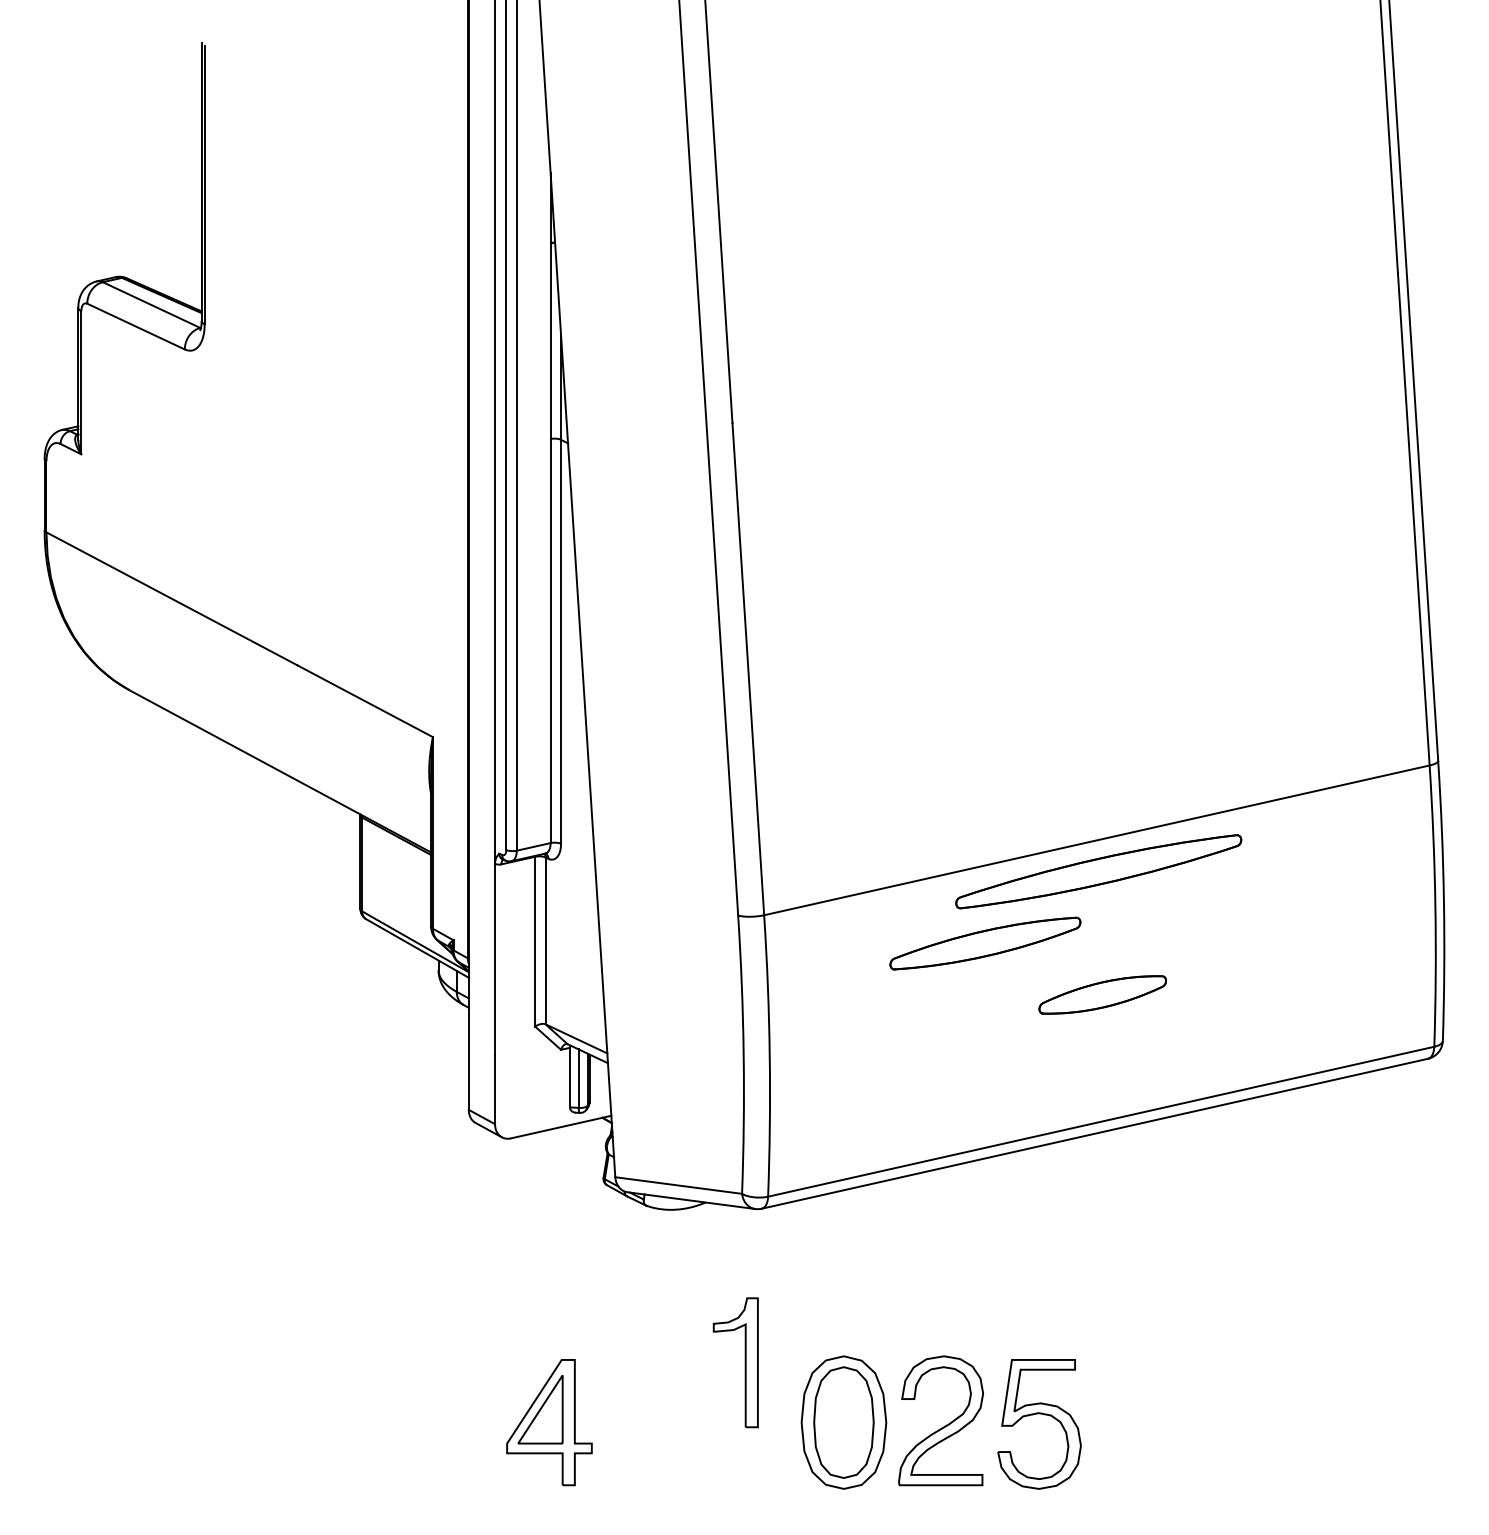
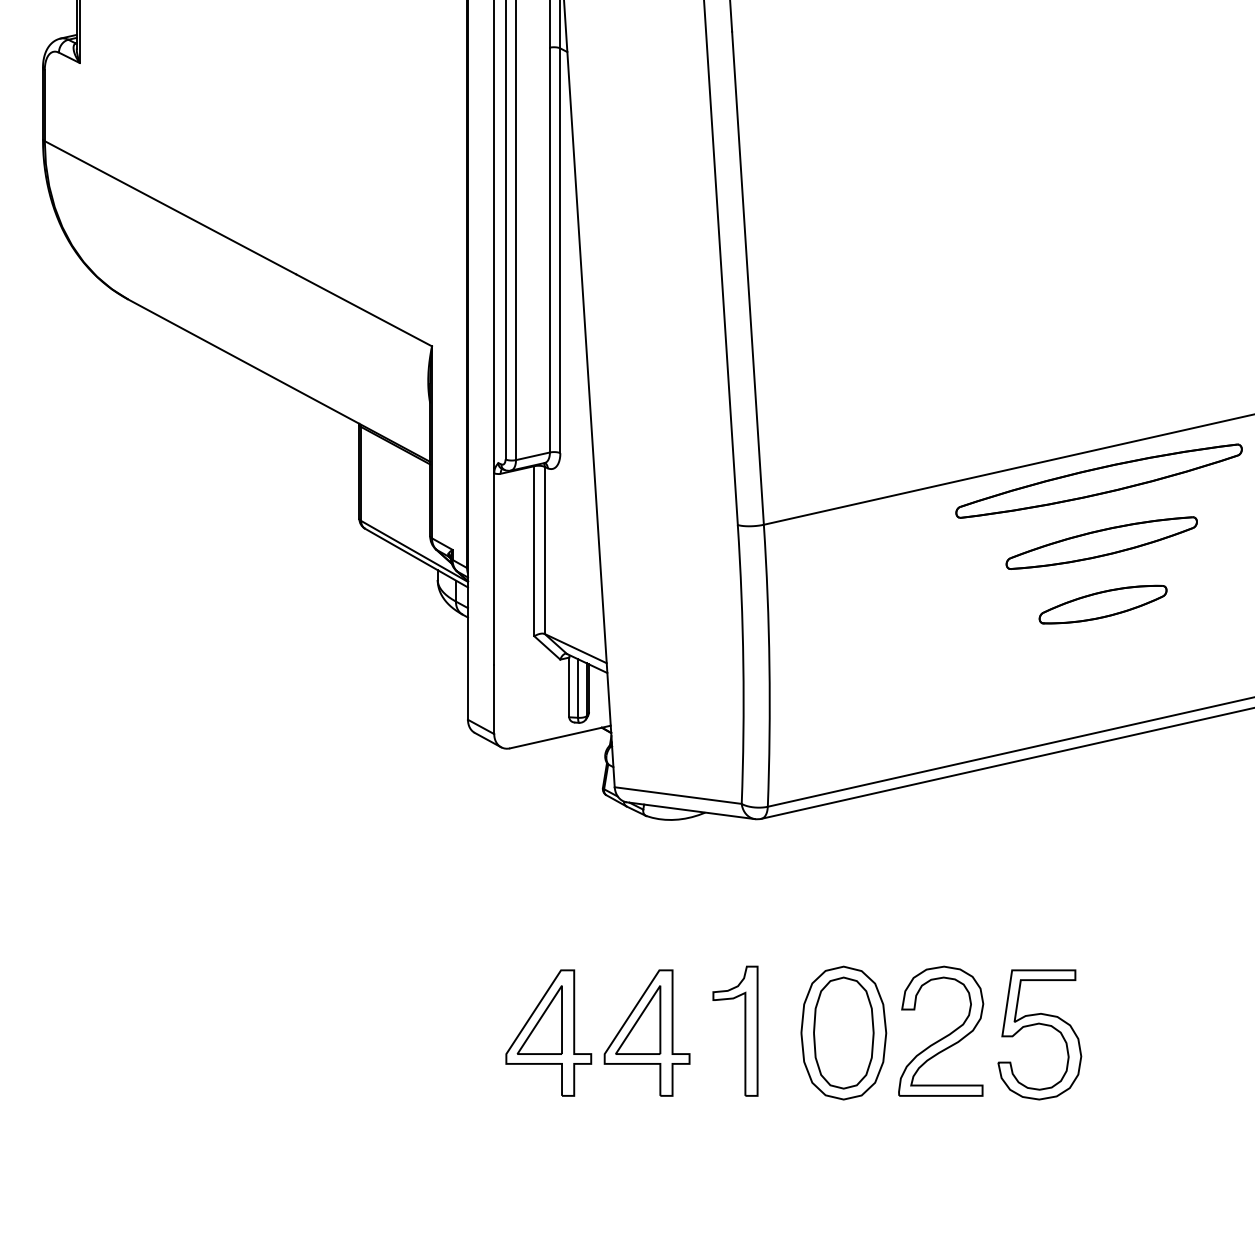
part: (985, 943) -> (1101, 543), moved
part: (744, 1362) -> (744, 1030), moved
part: (647, 1422) -> (646, 1032), added

